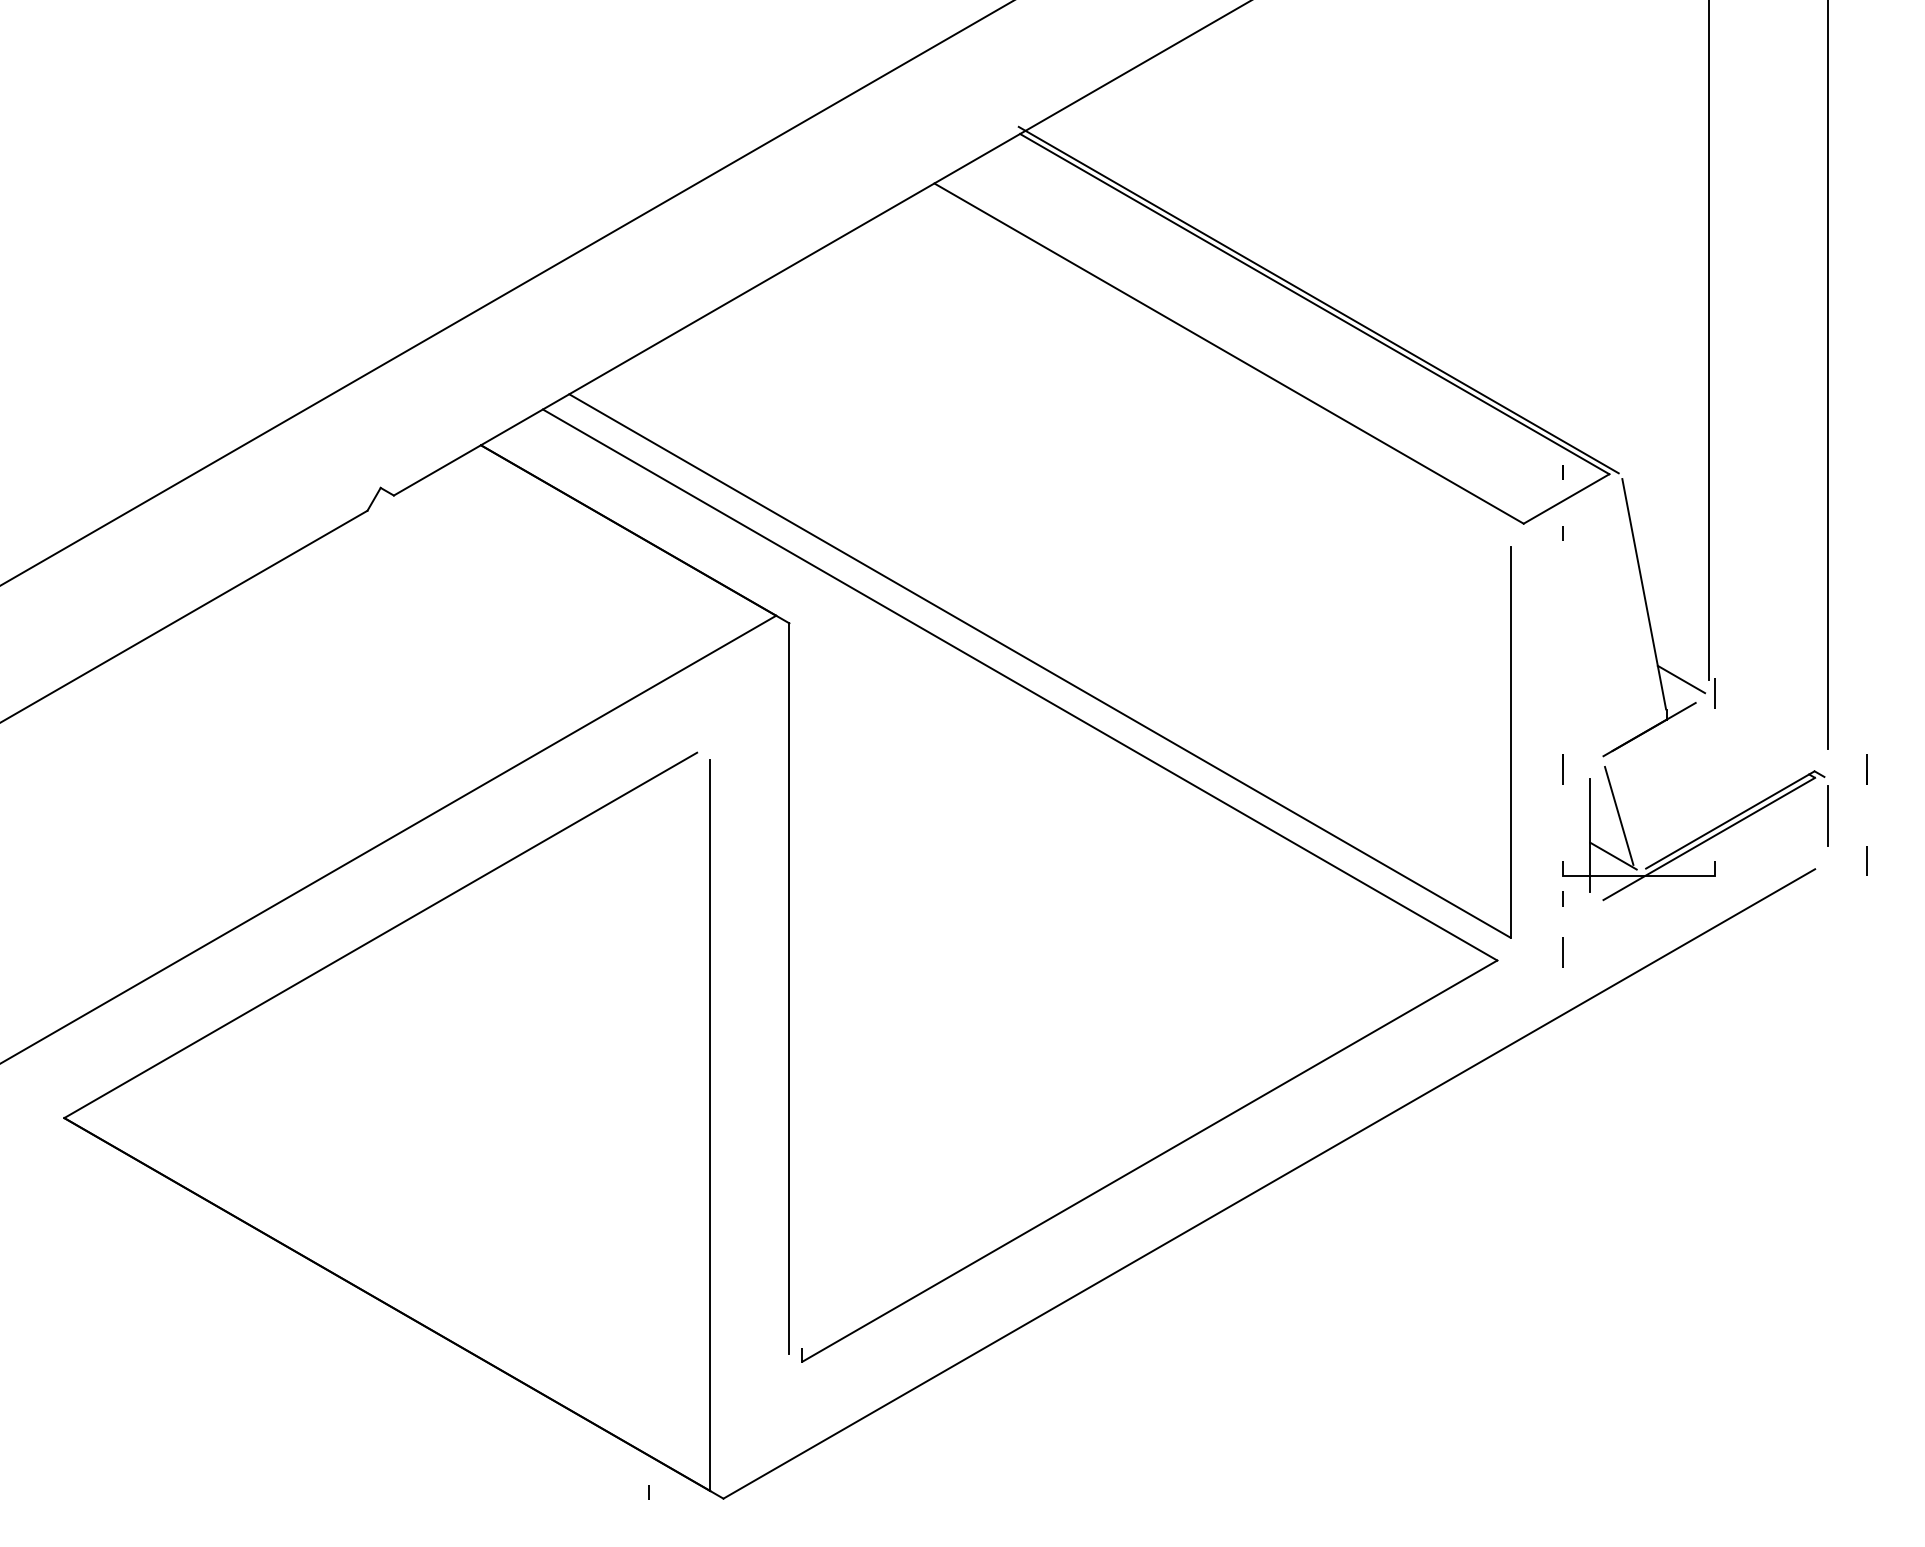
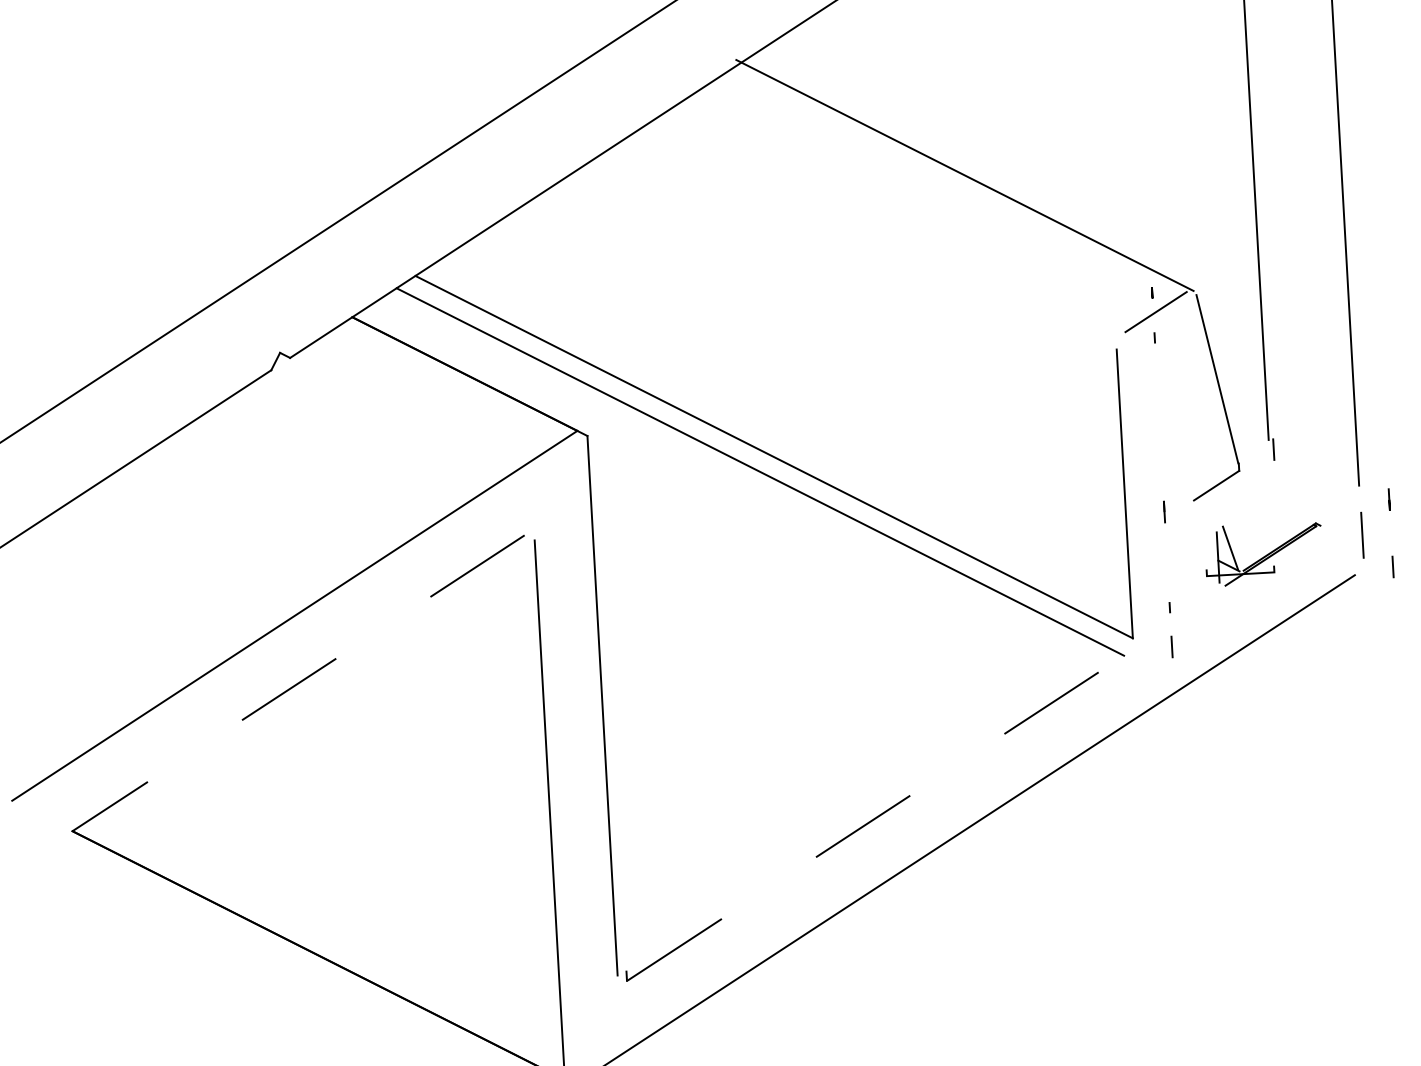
line: (1314, 304) -> (961, 178), removed
line: (1228, 353) -> (900, 218), removed
line: (1681, 679) -> (1248, 440), removed
line: (1653, 726) -> (1229, 476), removed
part: (1693, 833) -> (1263, 553), size x0.6
line: (380, 935) -> (298, 683), solid -> dashed
line: (1150, 1160) -> (876, 817), solid -> dashed

